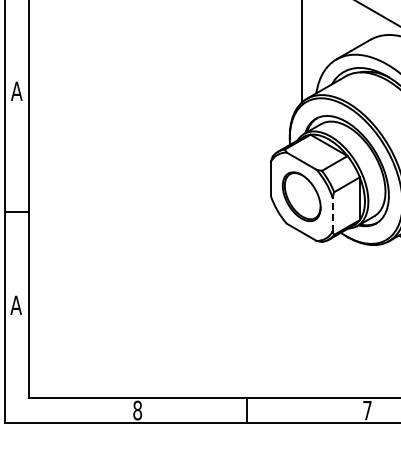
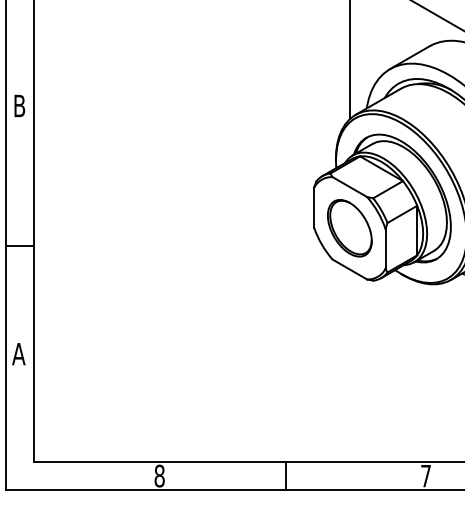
text: (16, 90) -> (19, 105), A -> B
line: (332, 214) -> (385, 248), dashed -> solid

